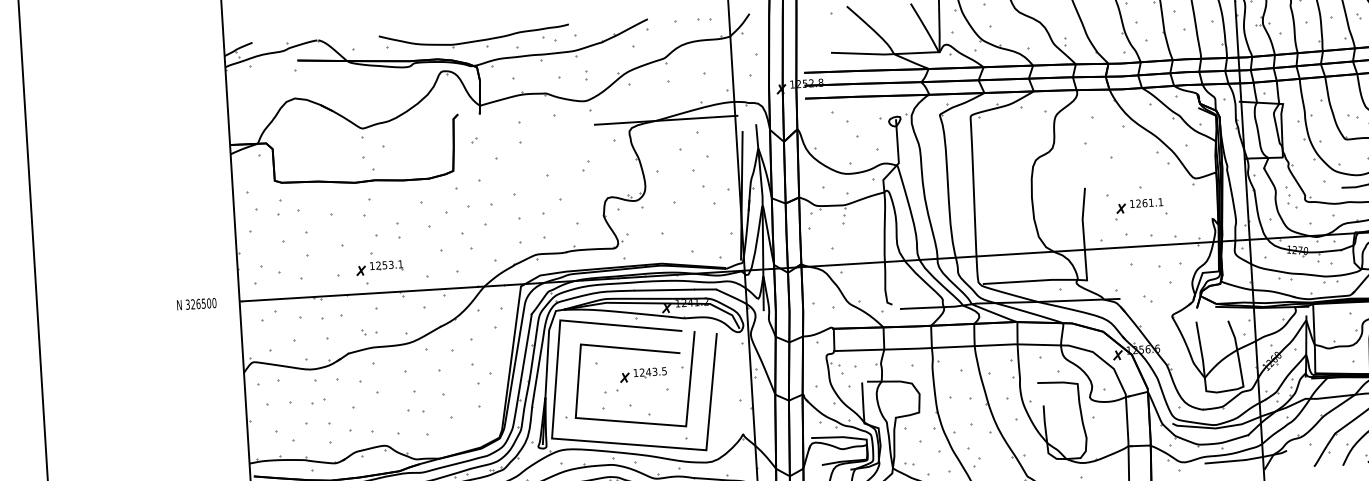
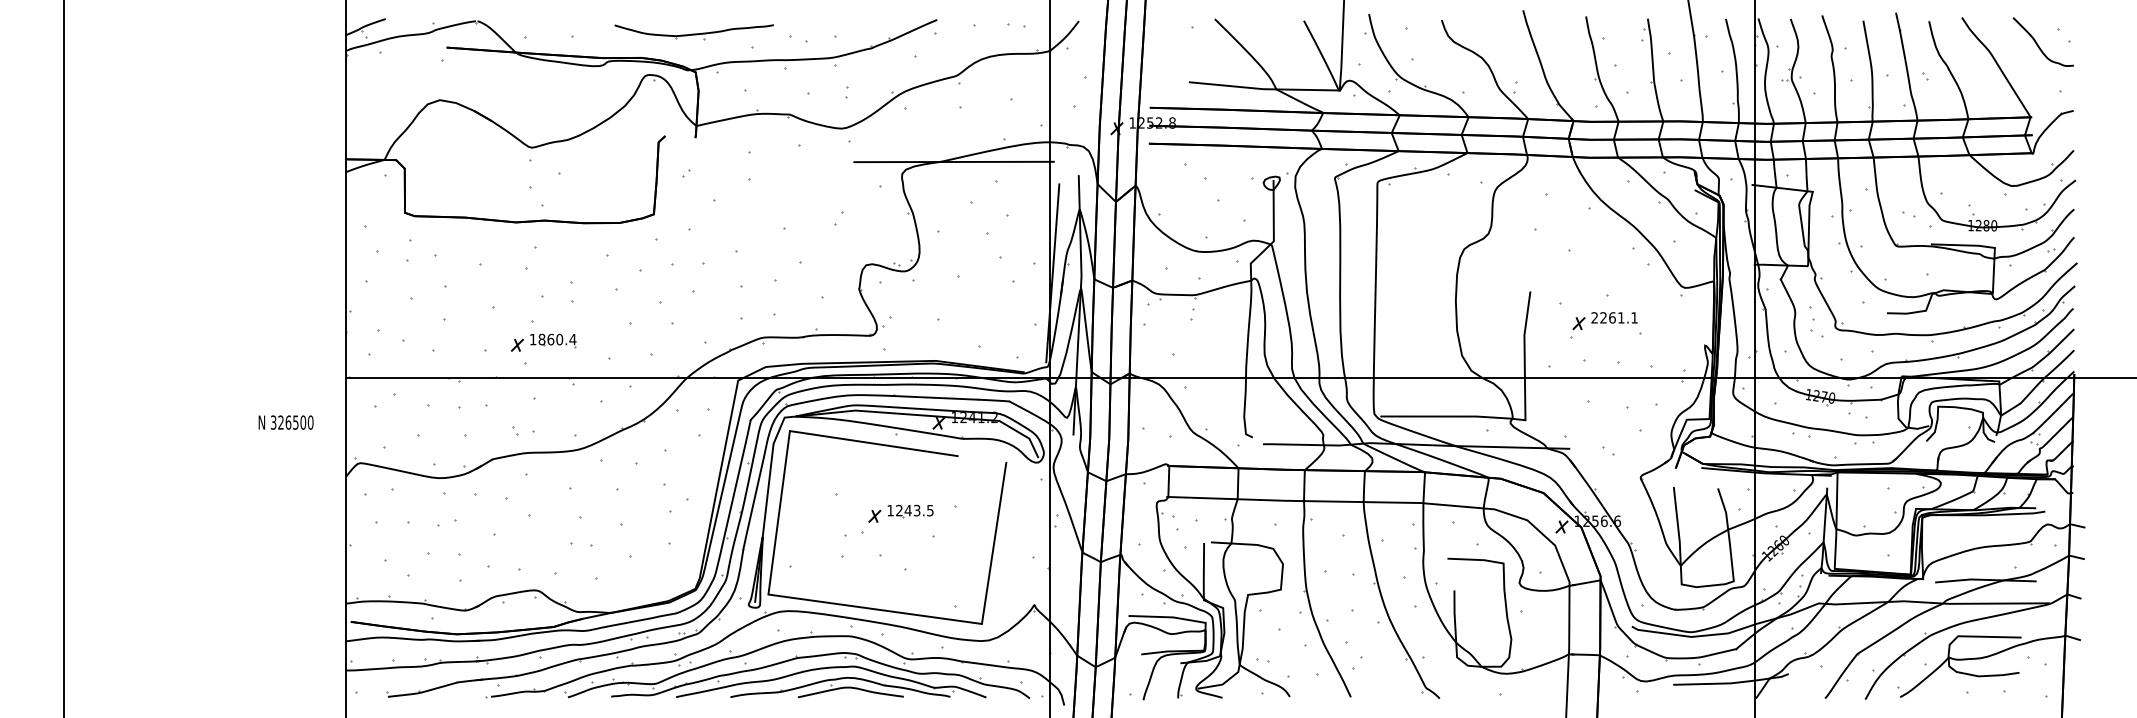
part: (473, 38) -> (693, 31), size x0.6
text: (1132, 203) -> (1594, 317), 1261.1 -> 2261.1
text: (389, 264) -> (557, 339), 1253.1 -> 1860.4
text: (196, 304) -> (285, 422), moved
line: (638, 350) -> (895, 479), removed

